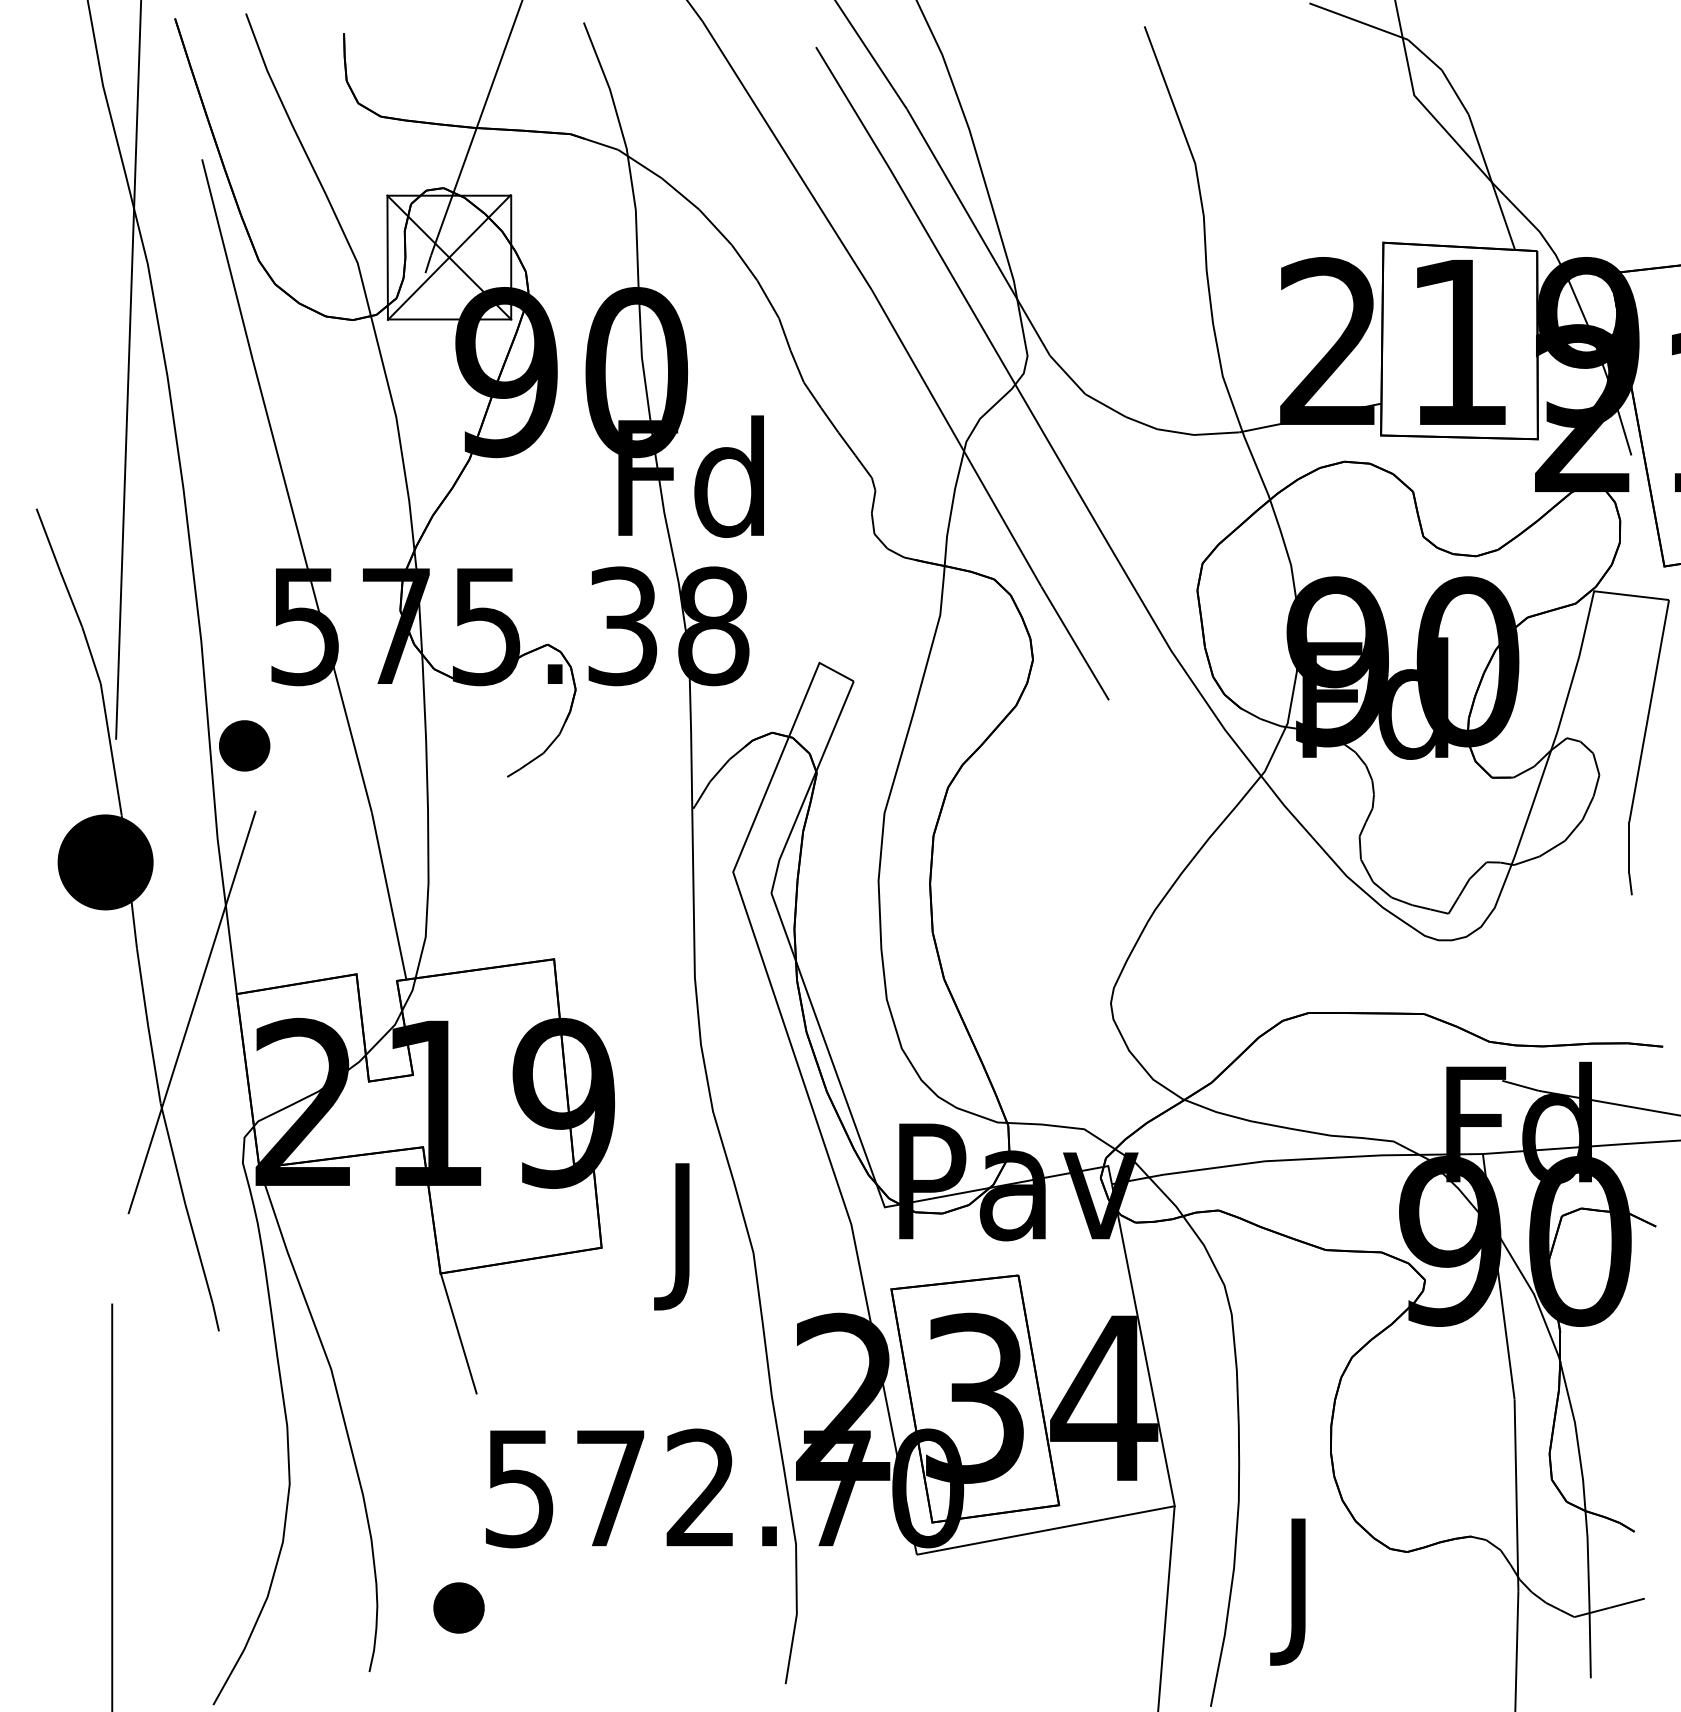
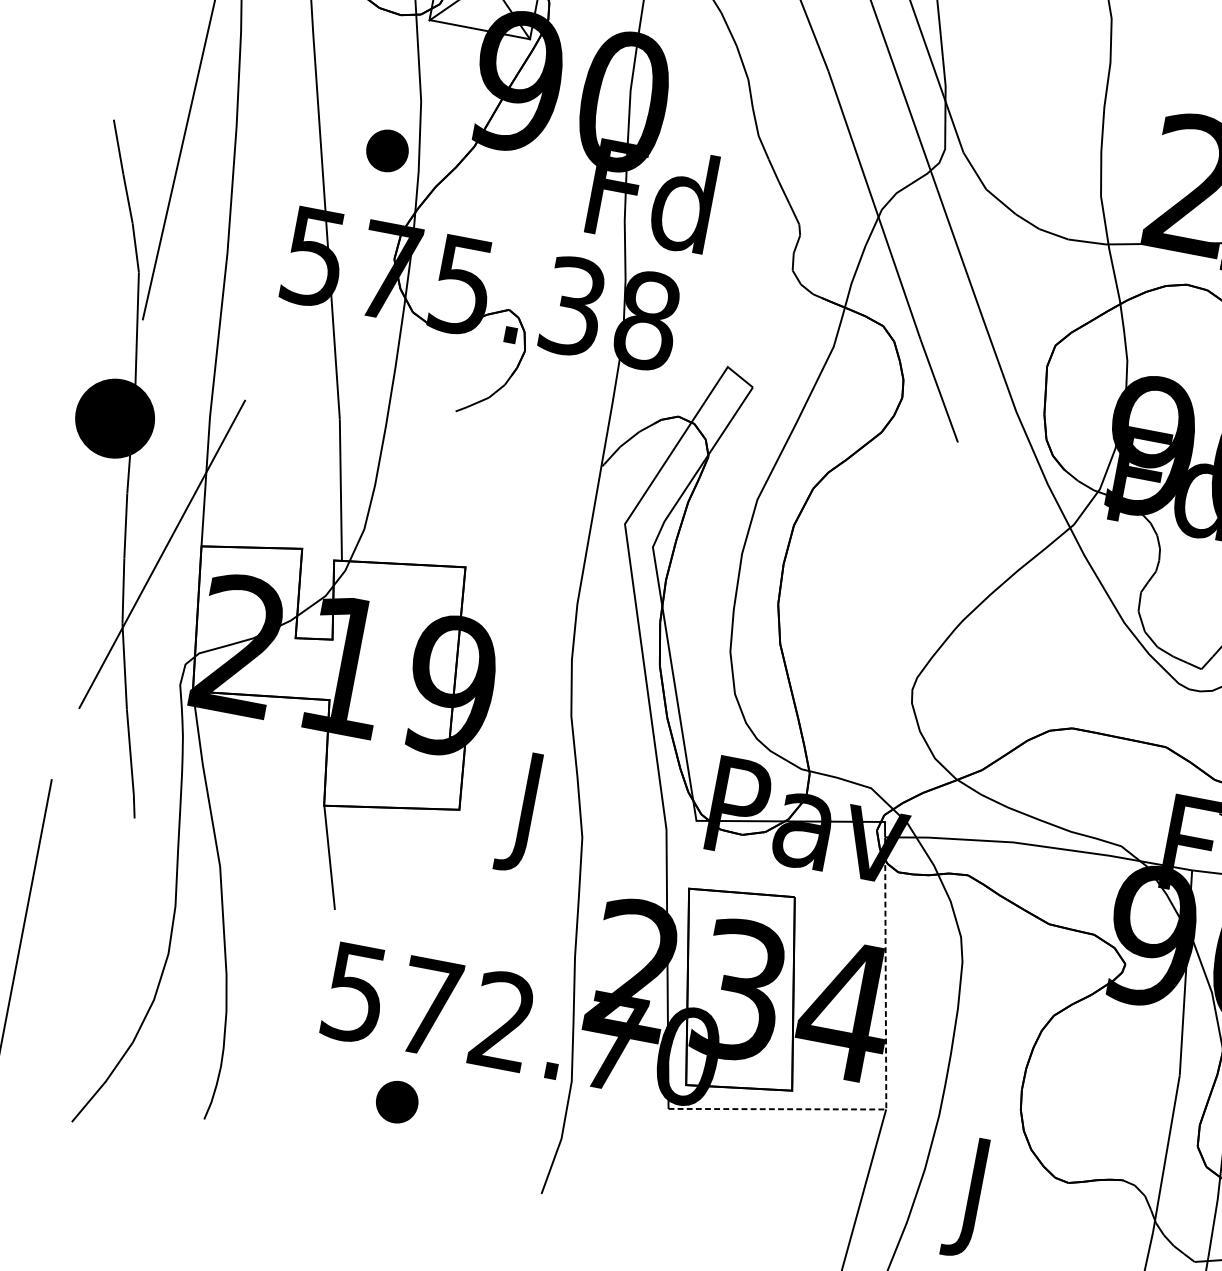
part: (244, 745) -> (387, 150), moved
line: (1168, 1473) -> (886, 1081), solid -> dashed
part: (458, 1607) -> (396, 1101), moved

